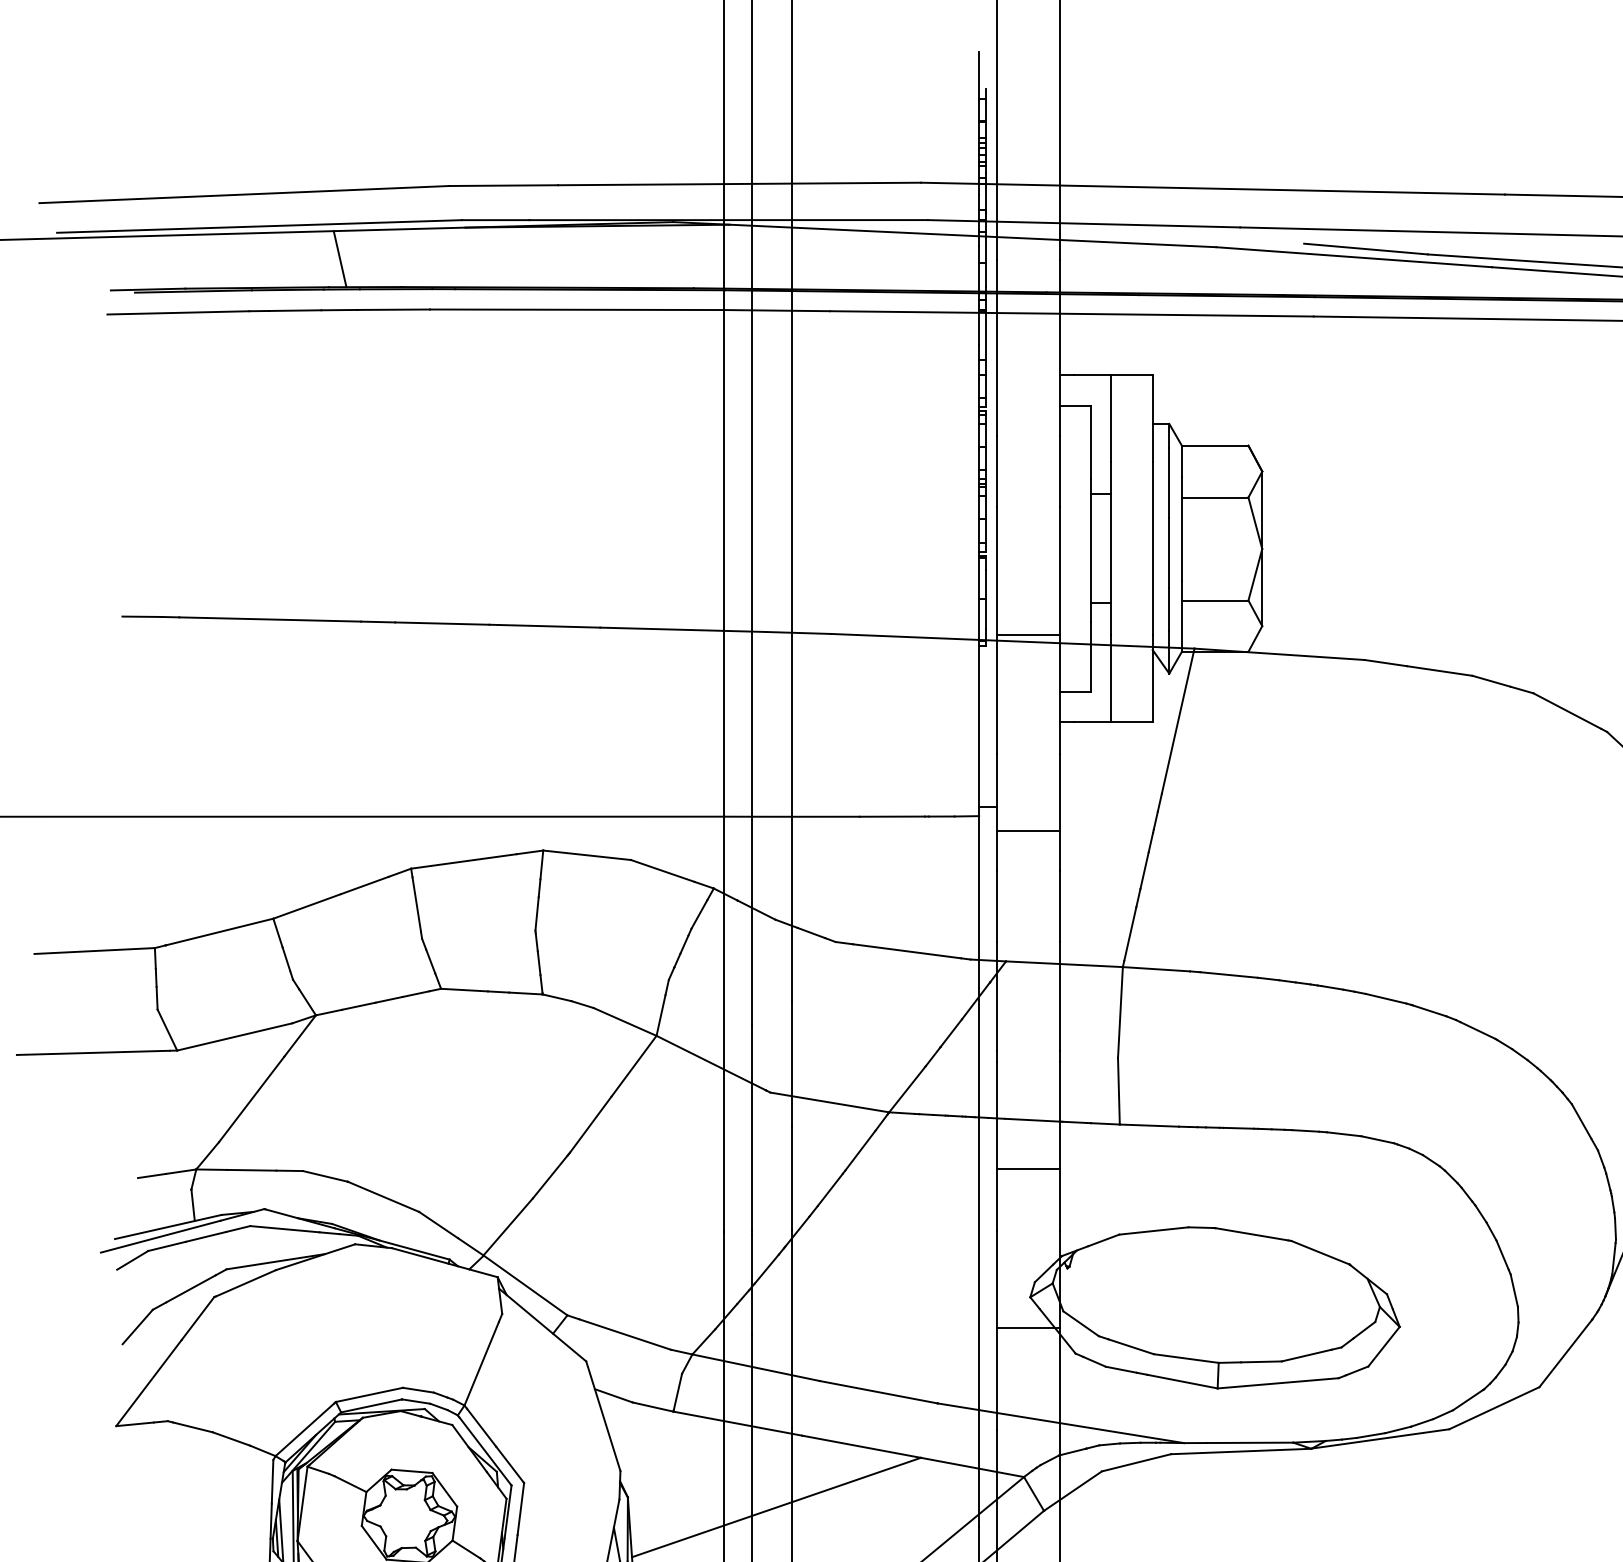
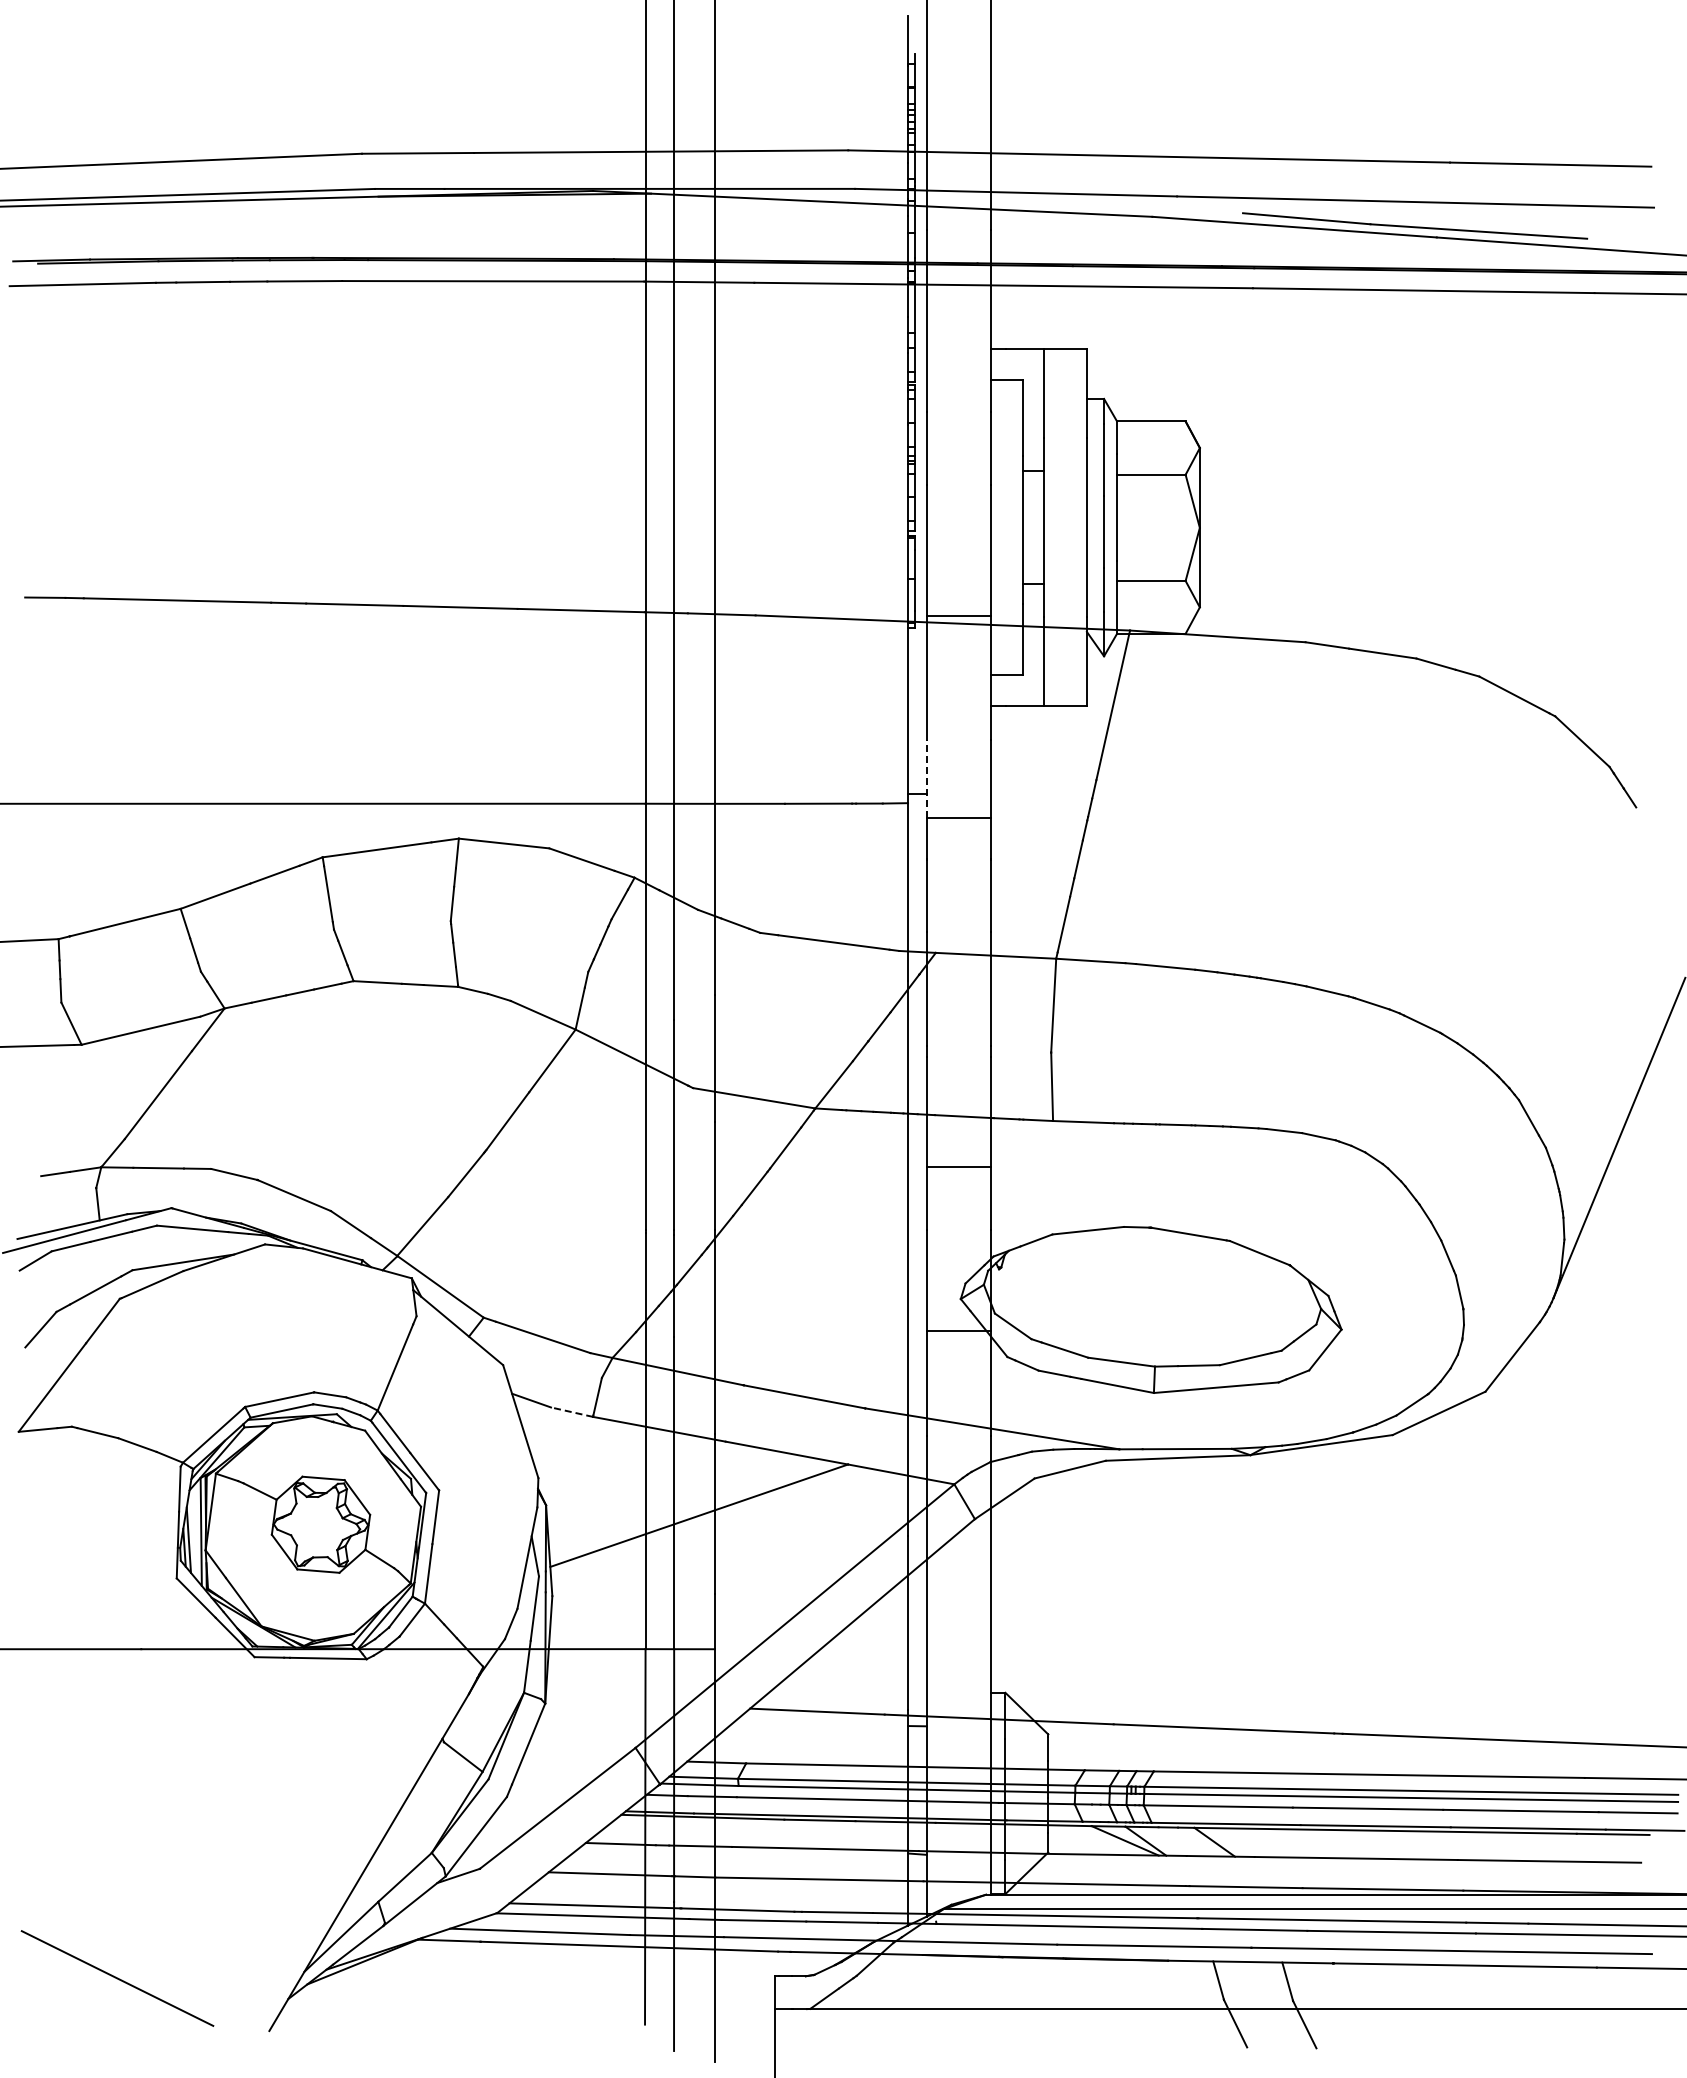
line: (340, 259) -> (249, 229), removed
line: (997, 792) -> (926, 778), solid -> dashed
line: (653, 1407) -> (572, 1412), solid -> dashed

